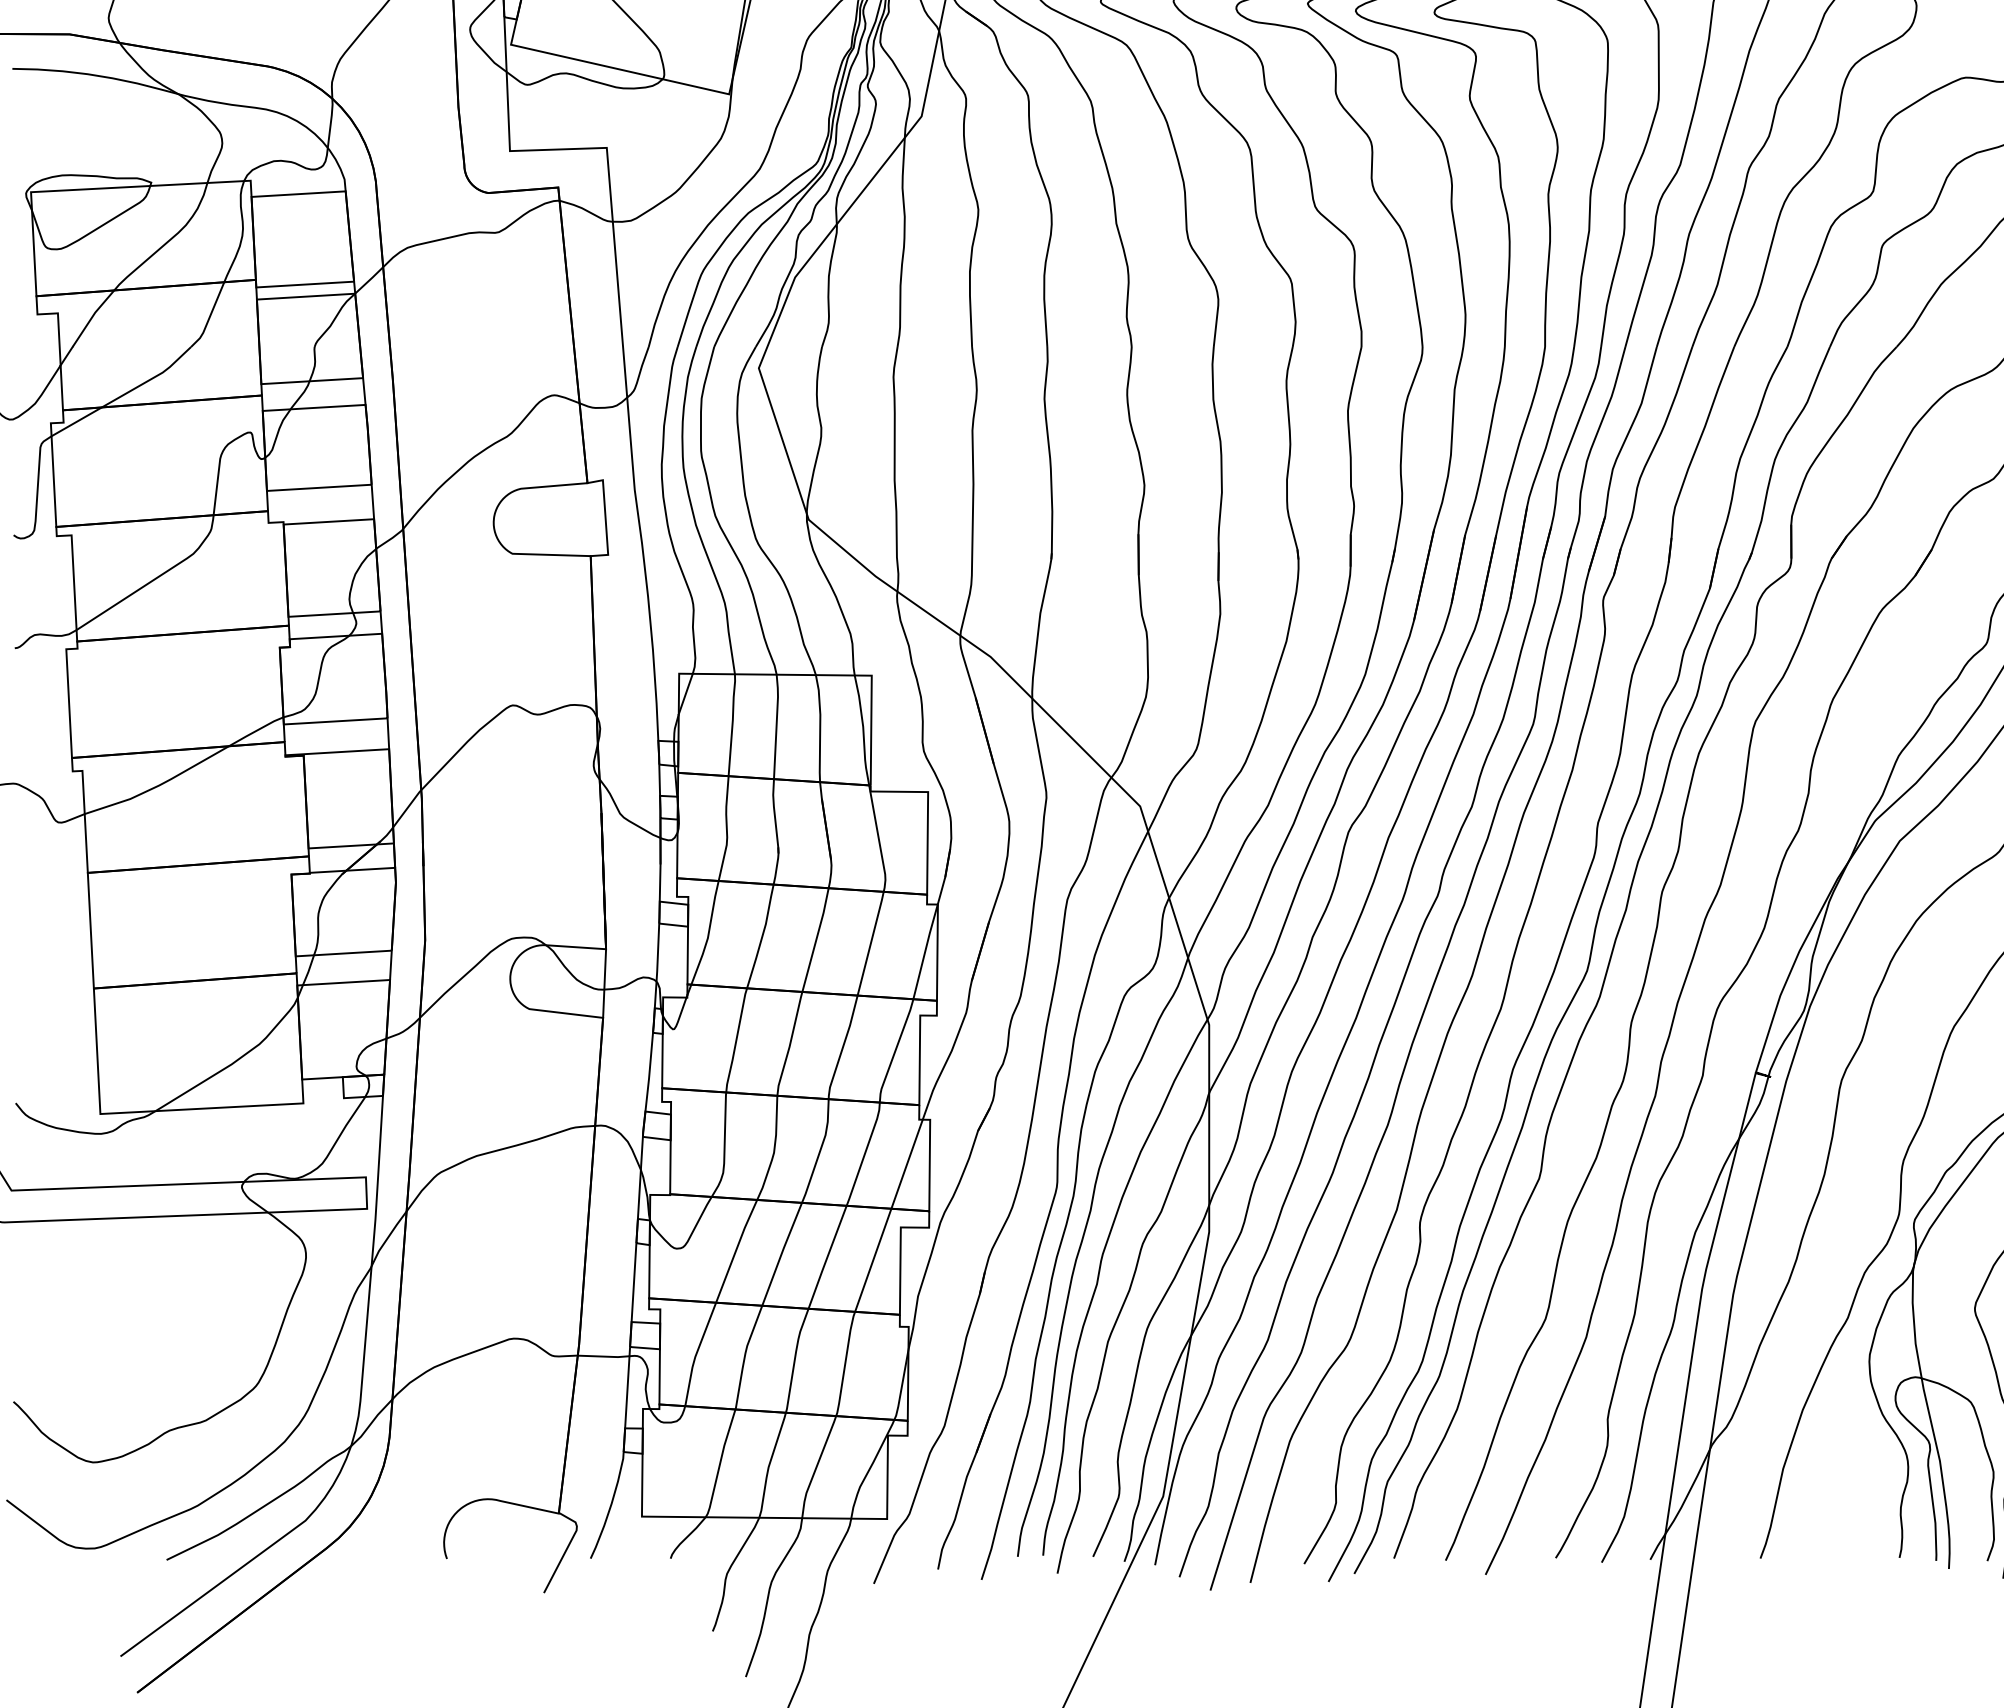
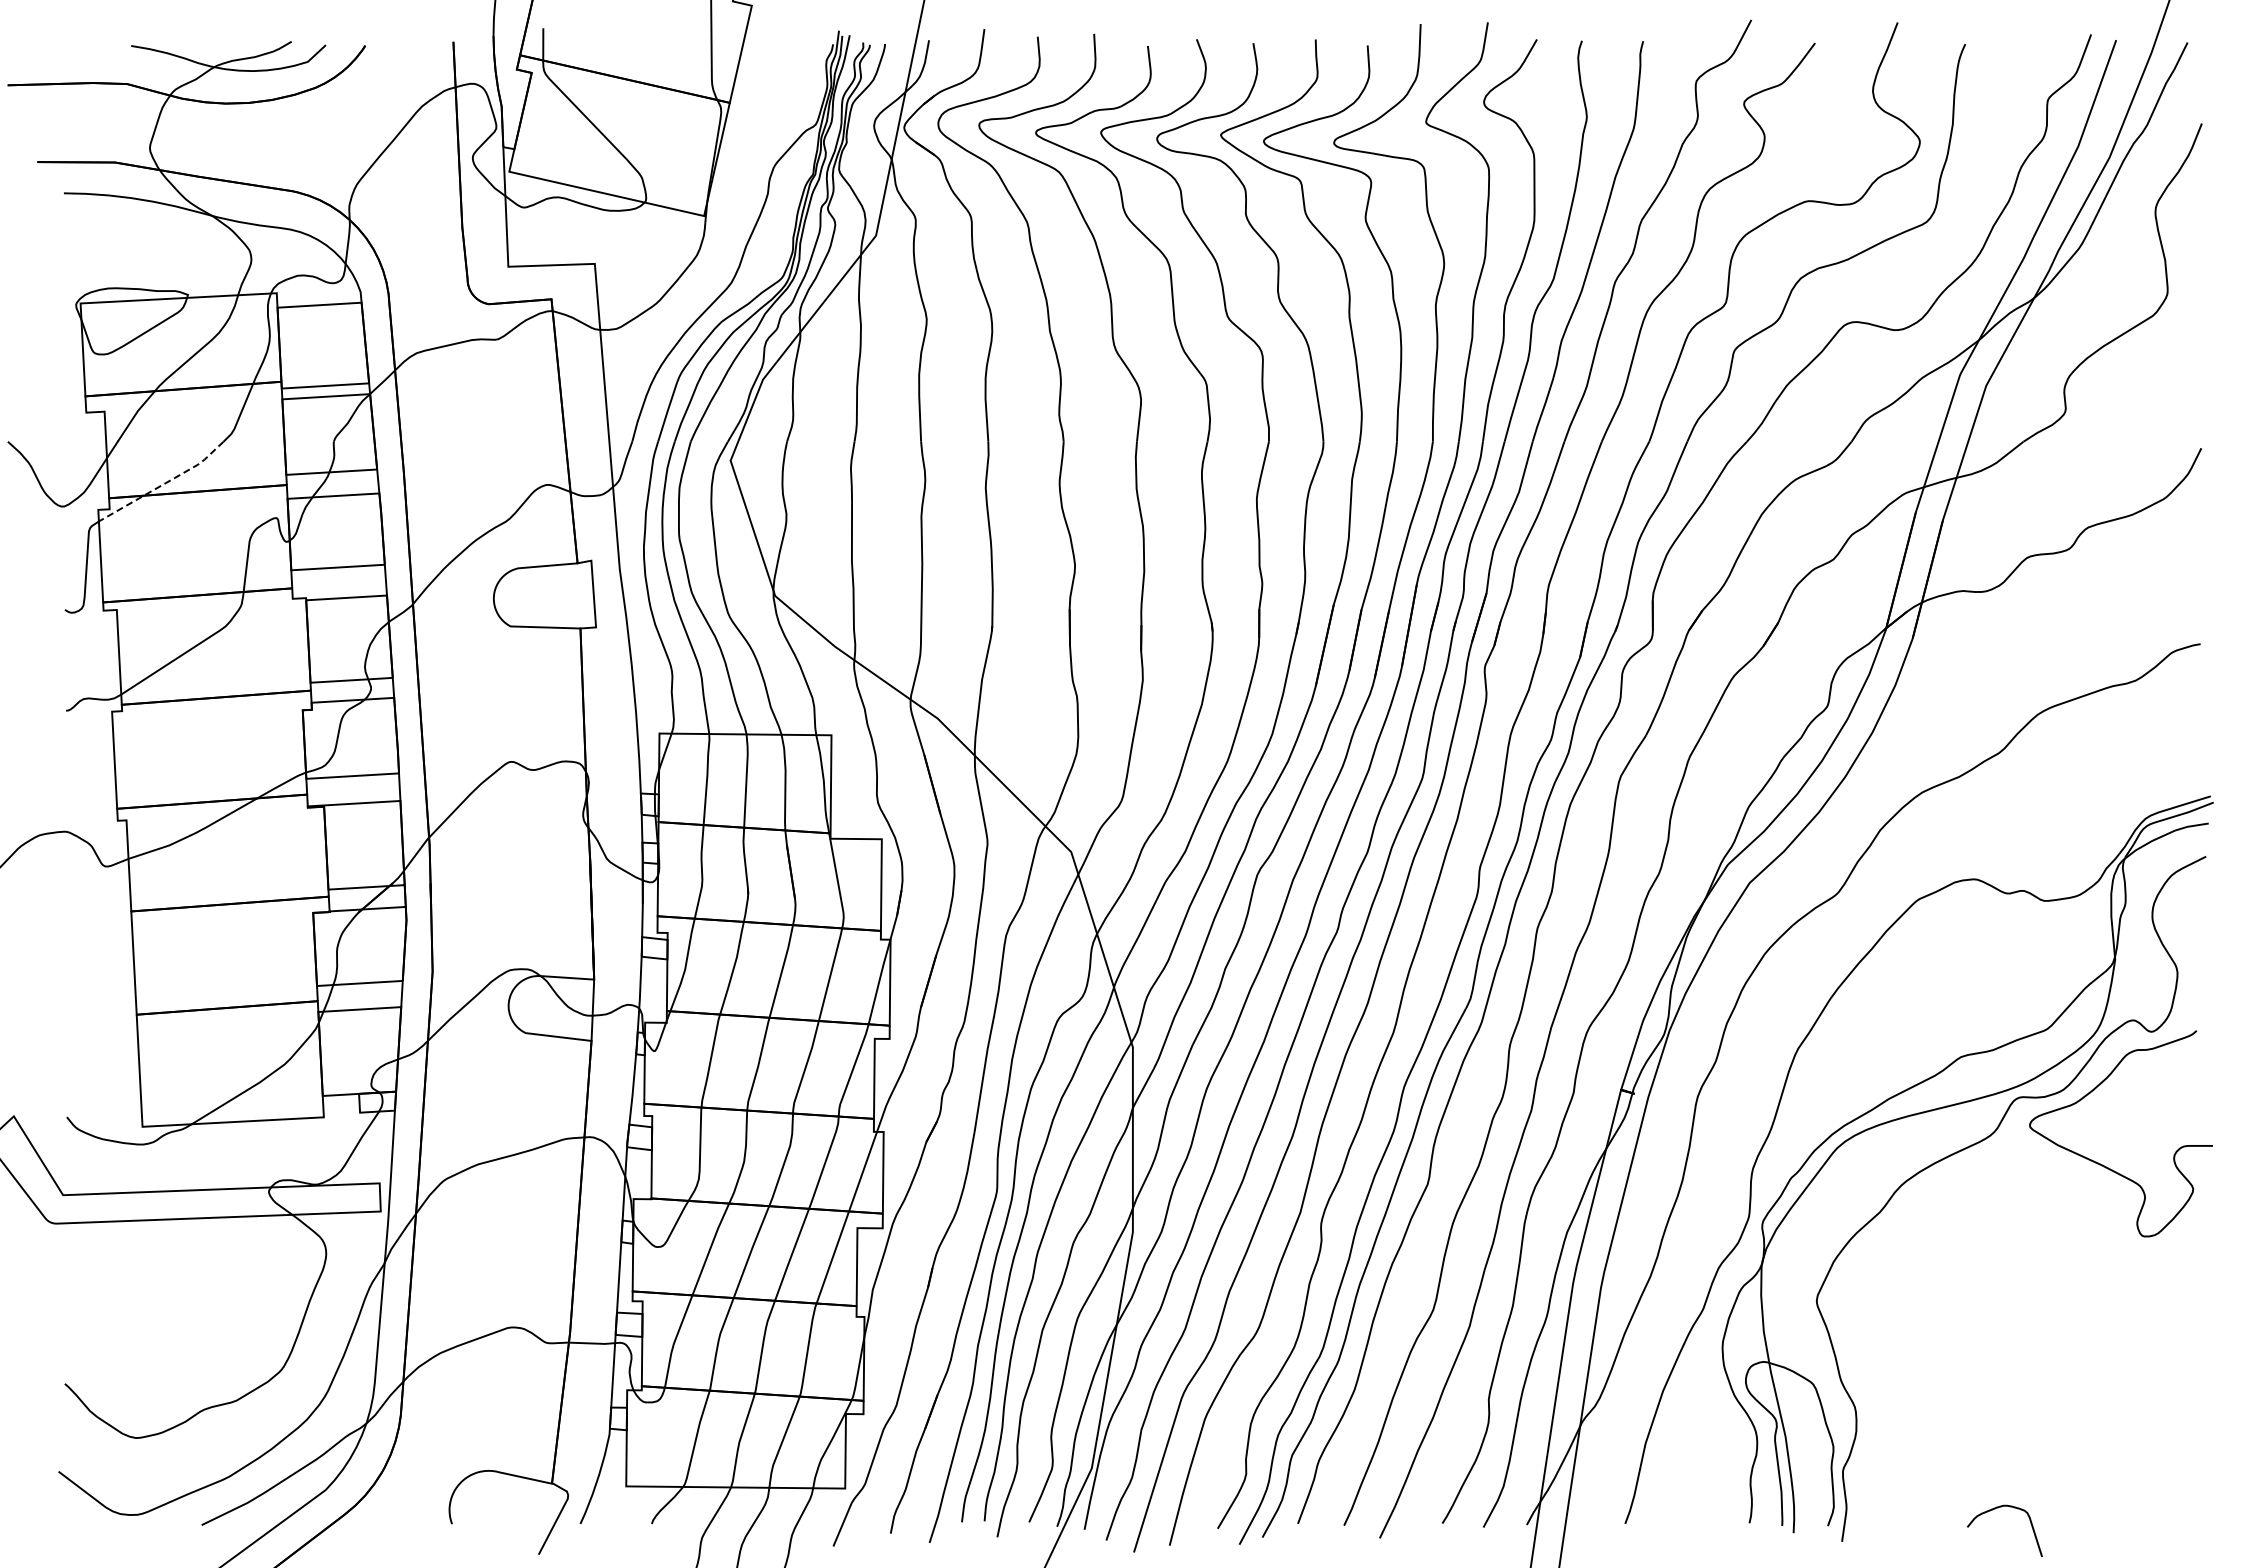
line: (124, 393) -> (164, 483), solid -> dashed

